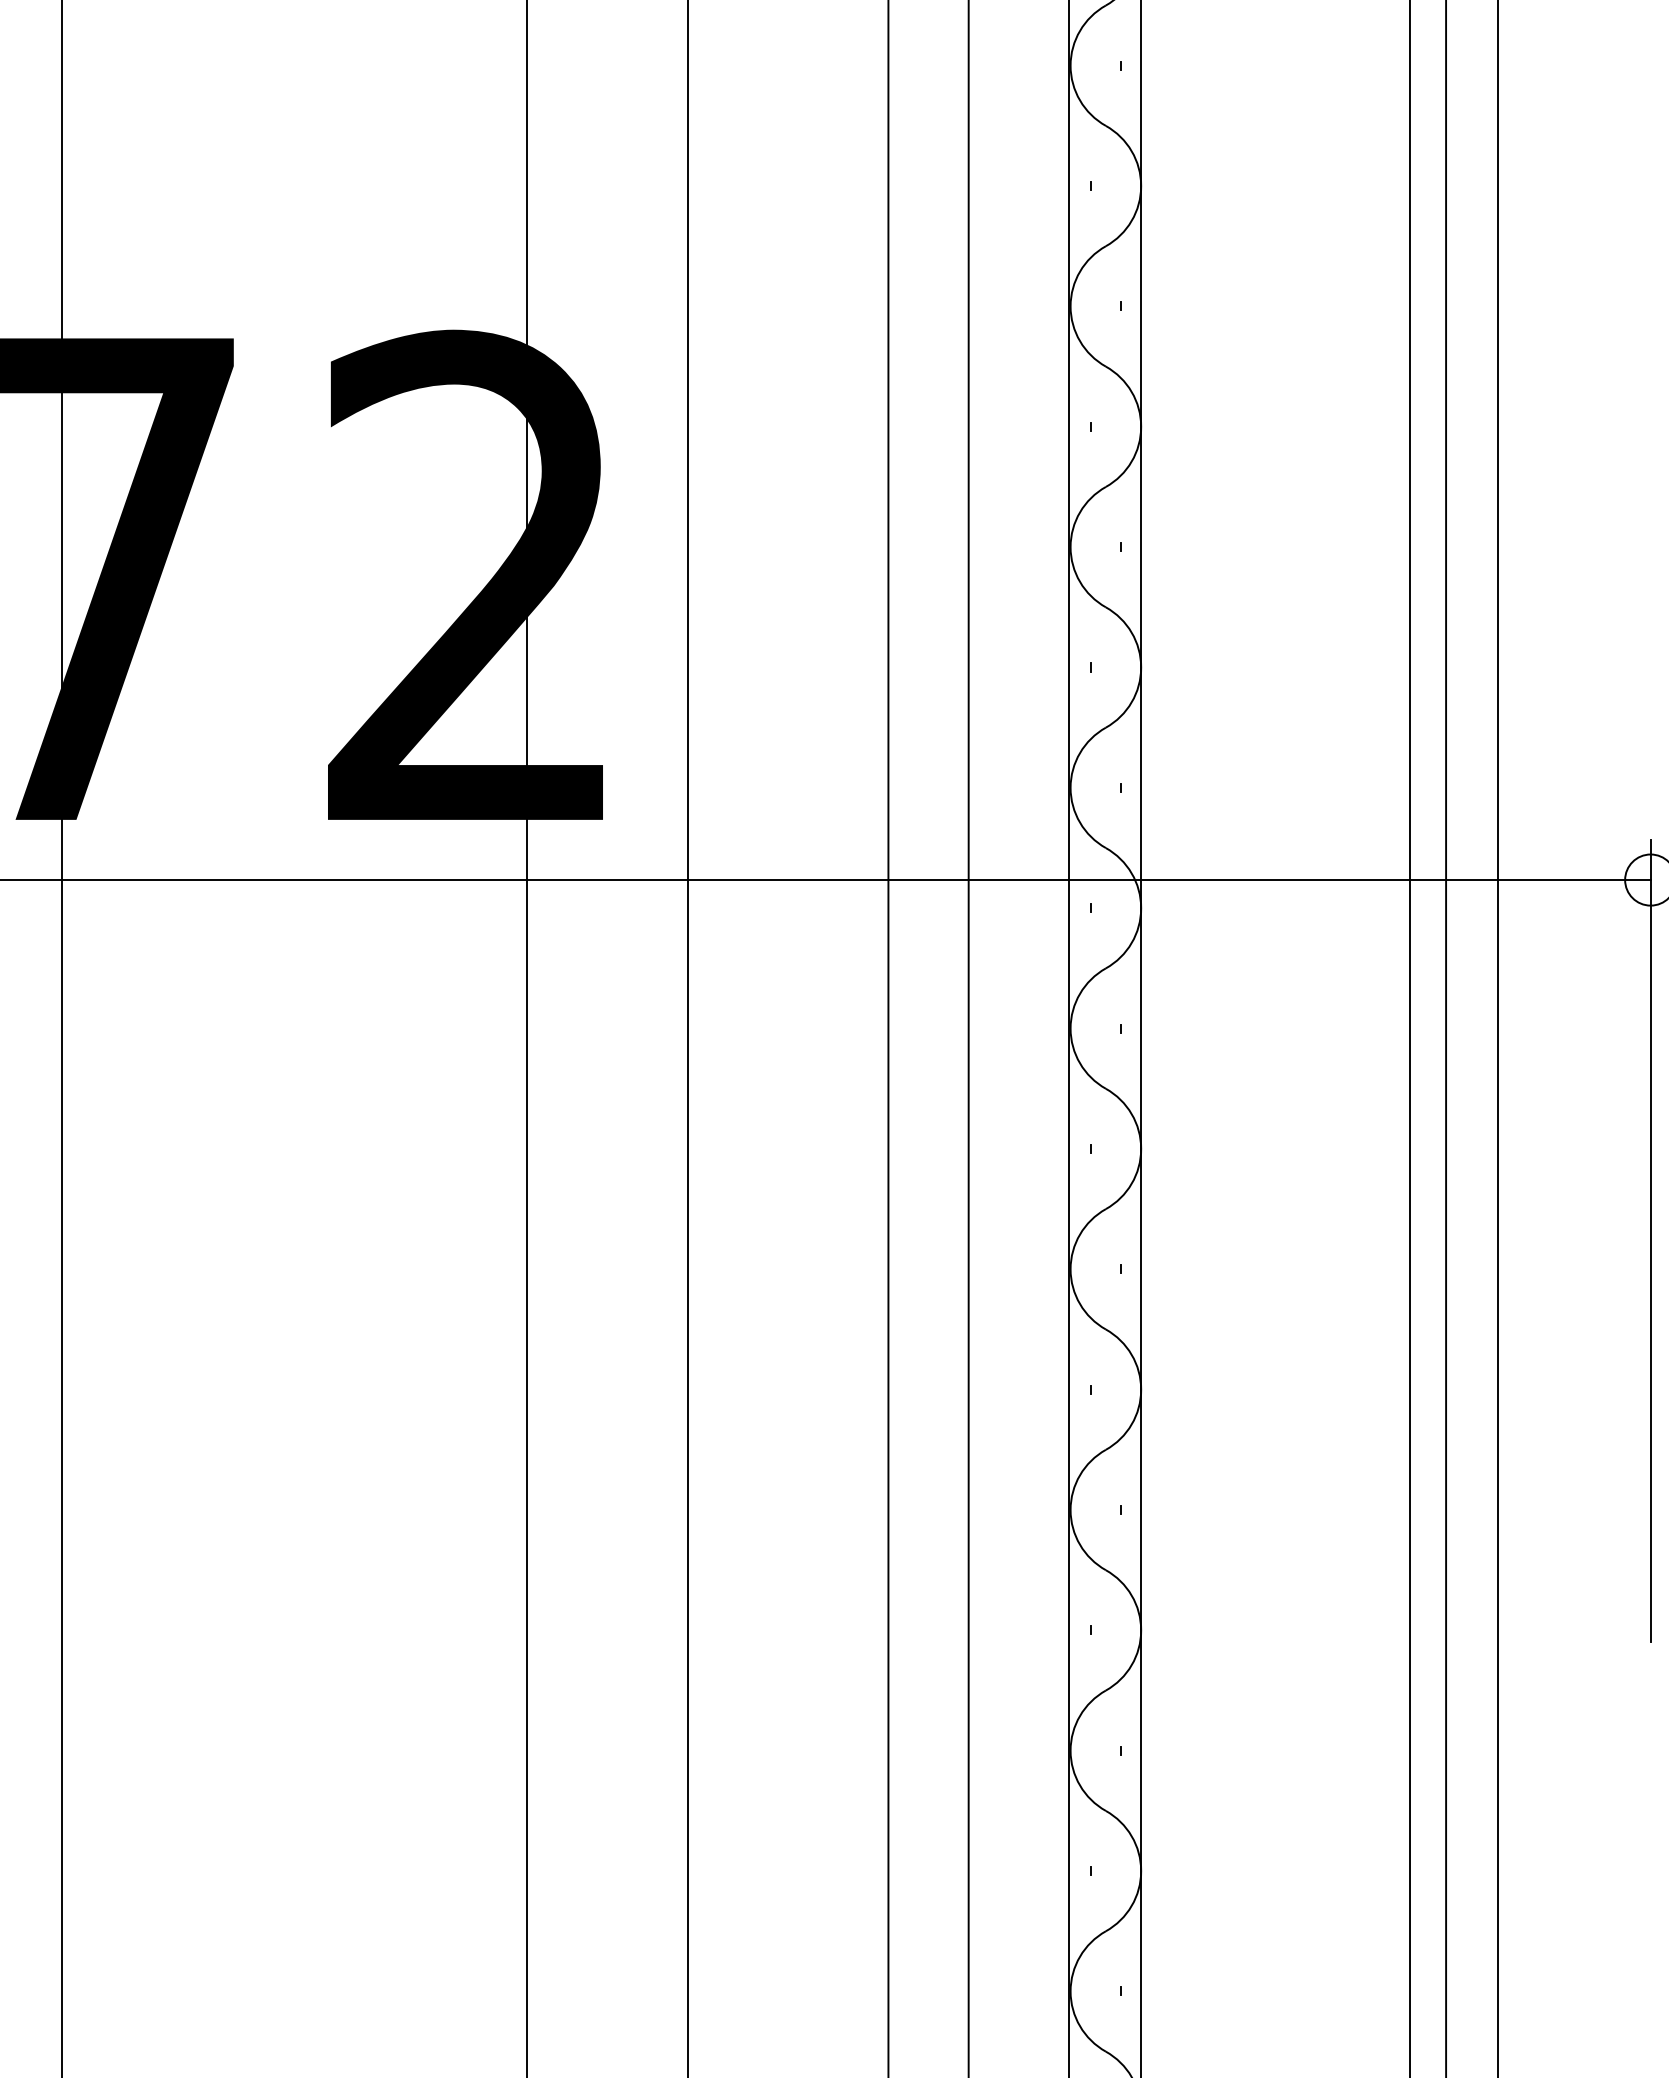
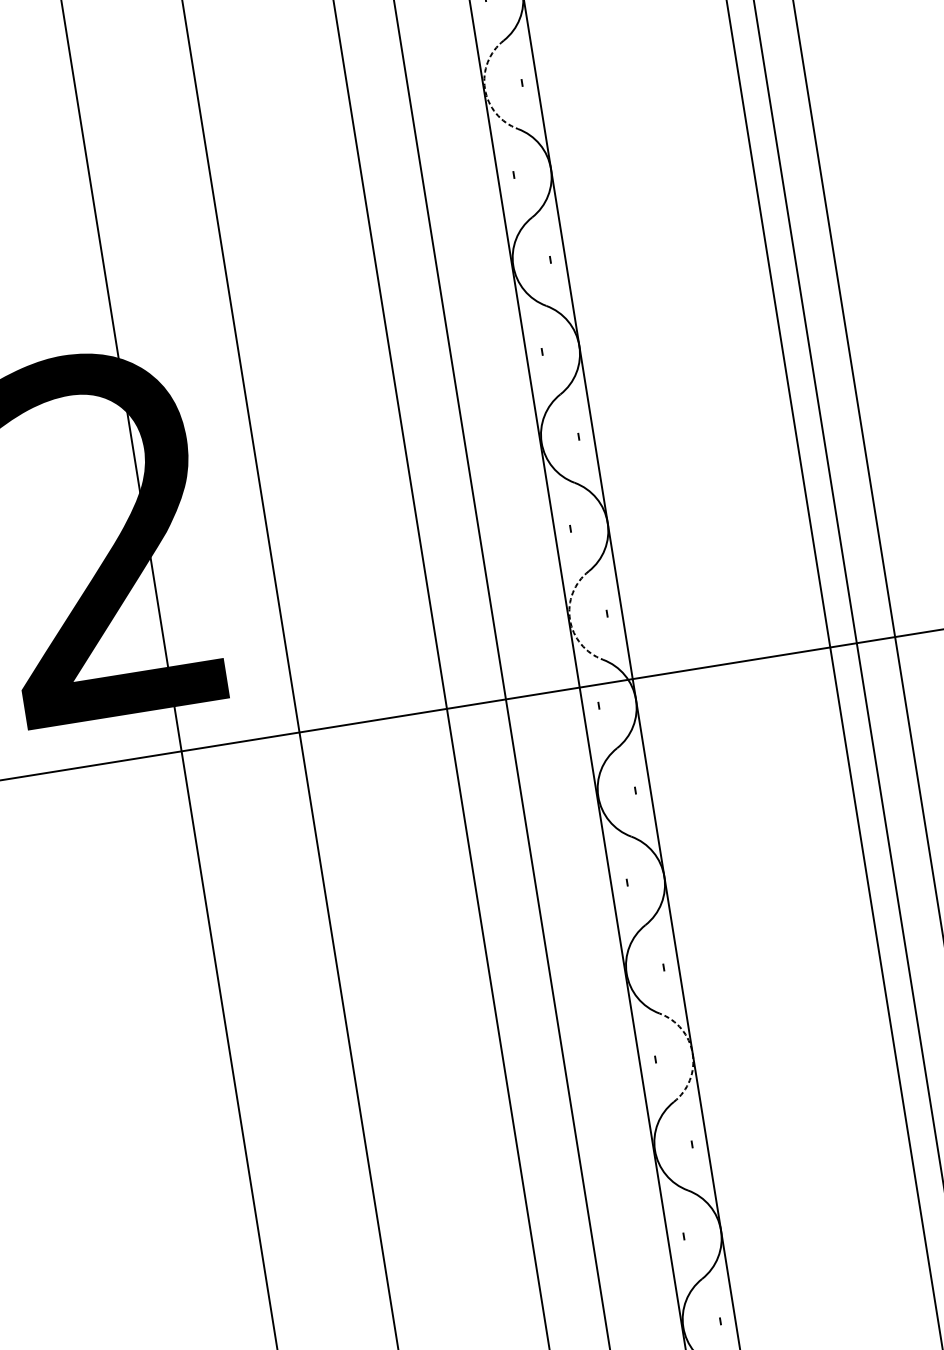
arc: (1070, 65) -> (484, 88), solid -> dashed
arc: (1070, 787) -> (569, 619), solid -> dashed
arc: (1141, 1389) -> (692, 1053), solid -> dashed

